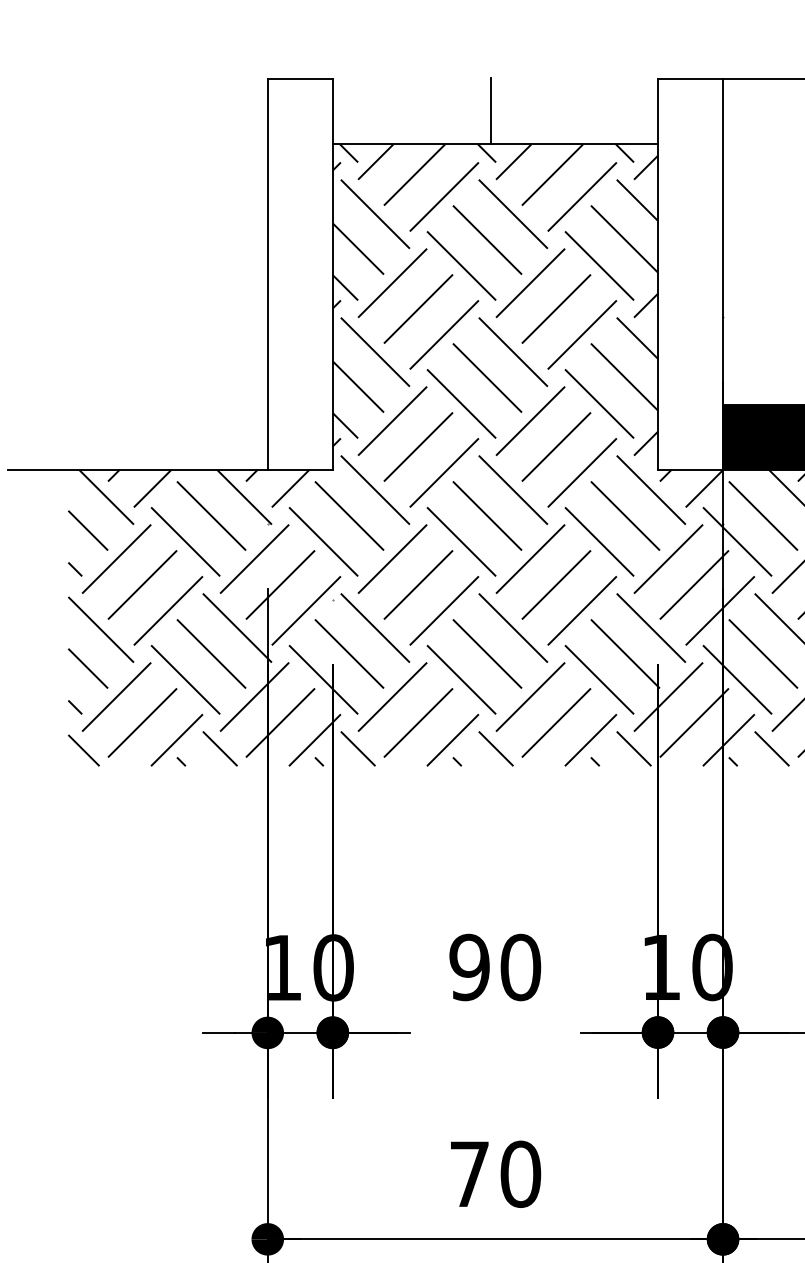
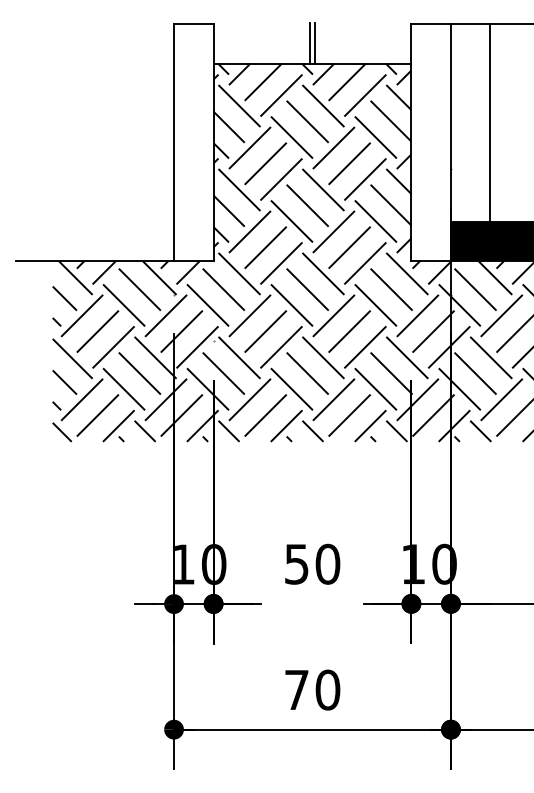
line: (500, 111) -> (315, 43), added
line: (786, 241) -> (489, 122), added
text: (469, 966) -> (296, 563), 90 -> 50

